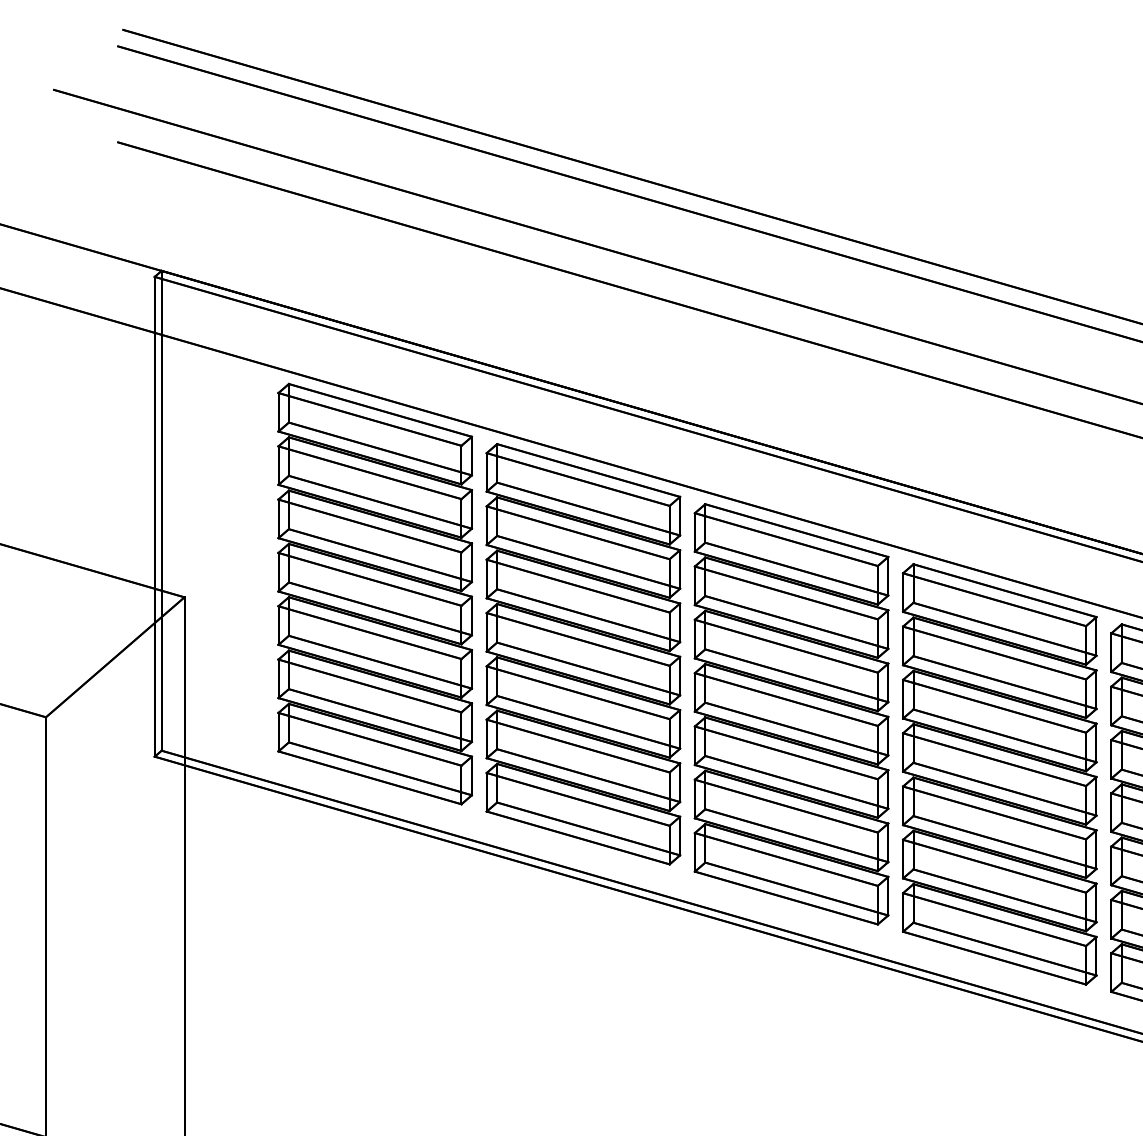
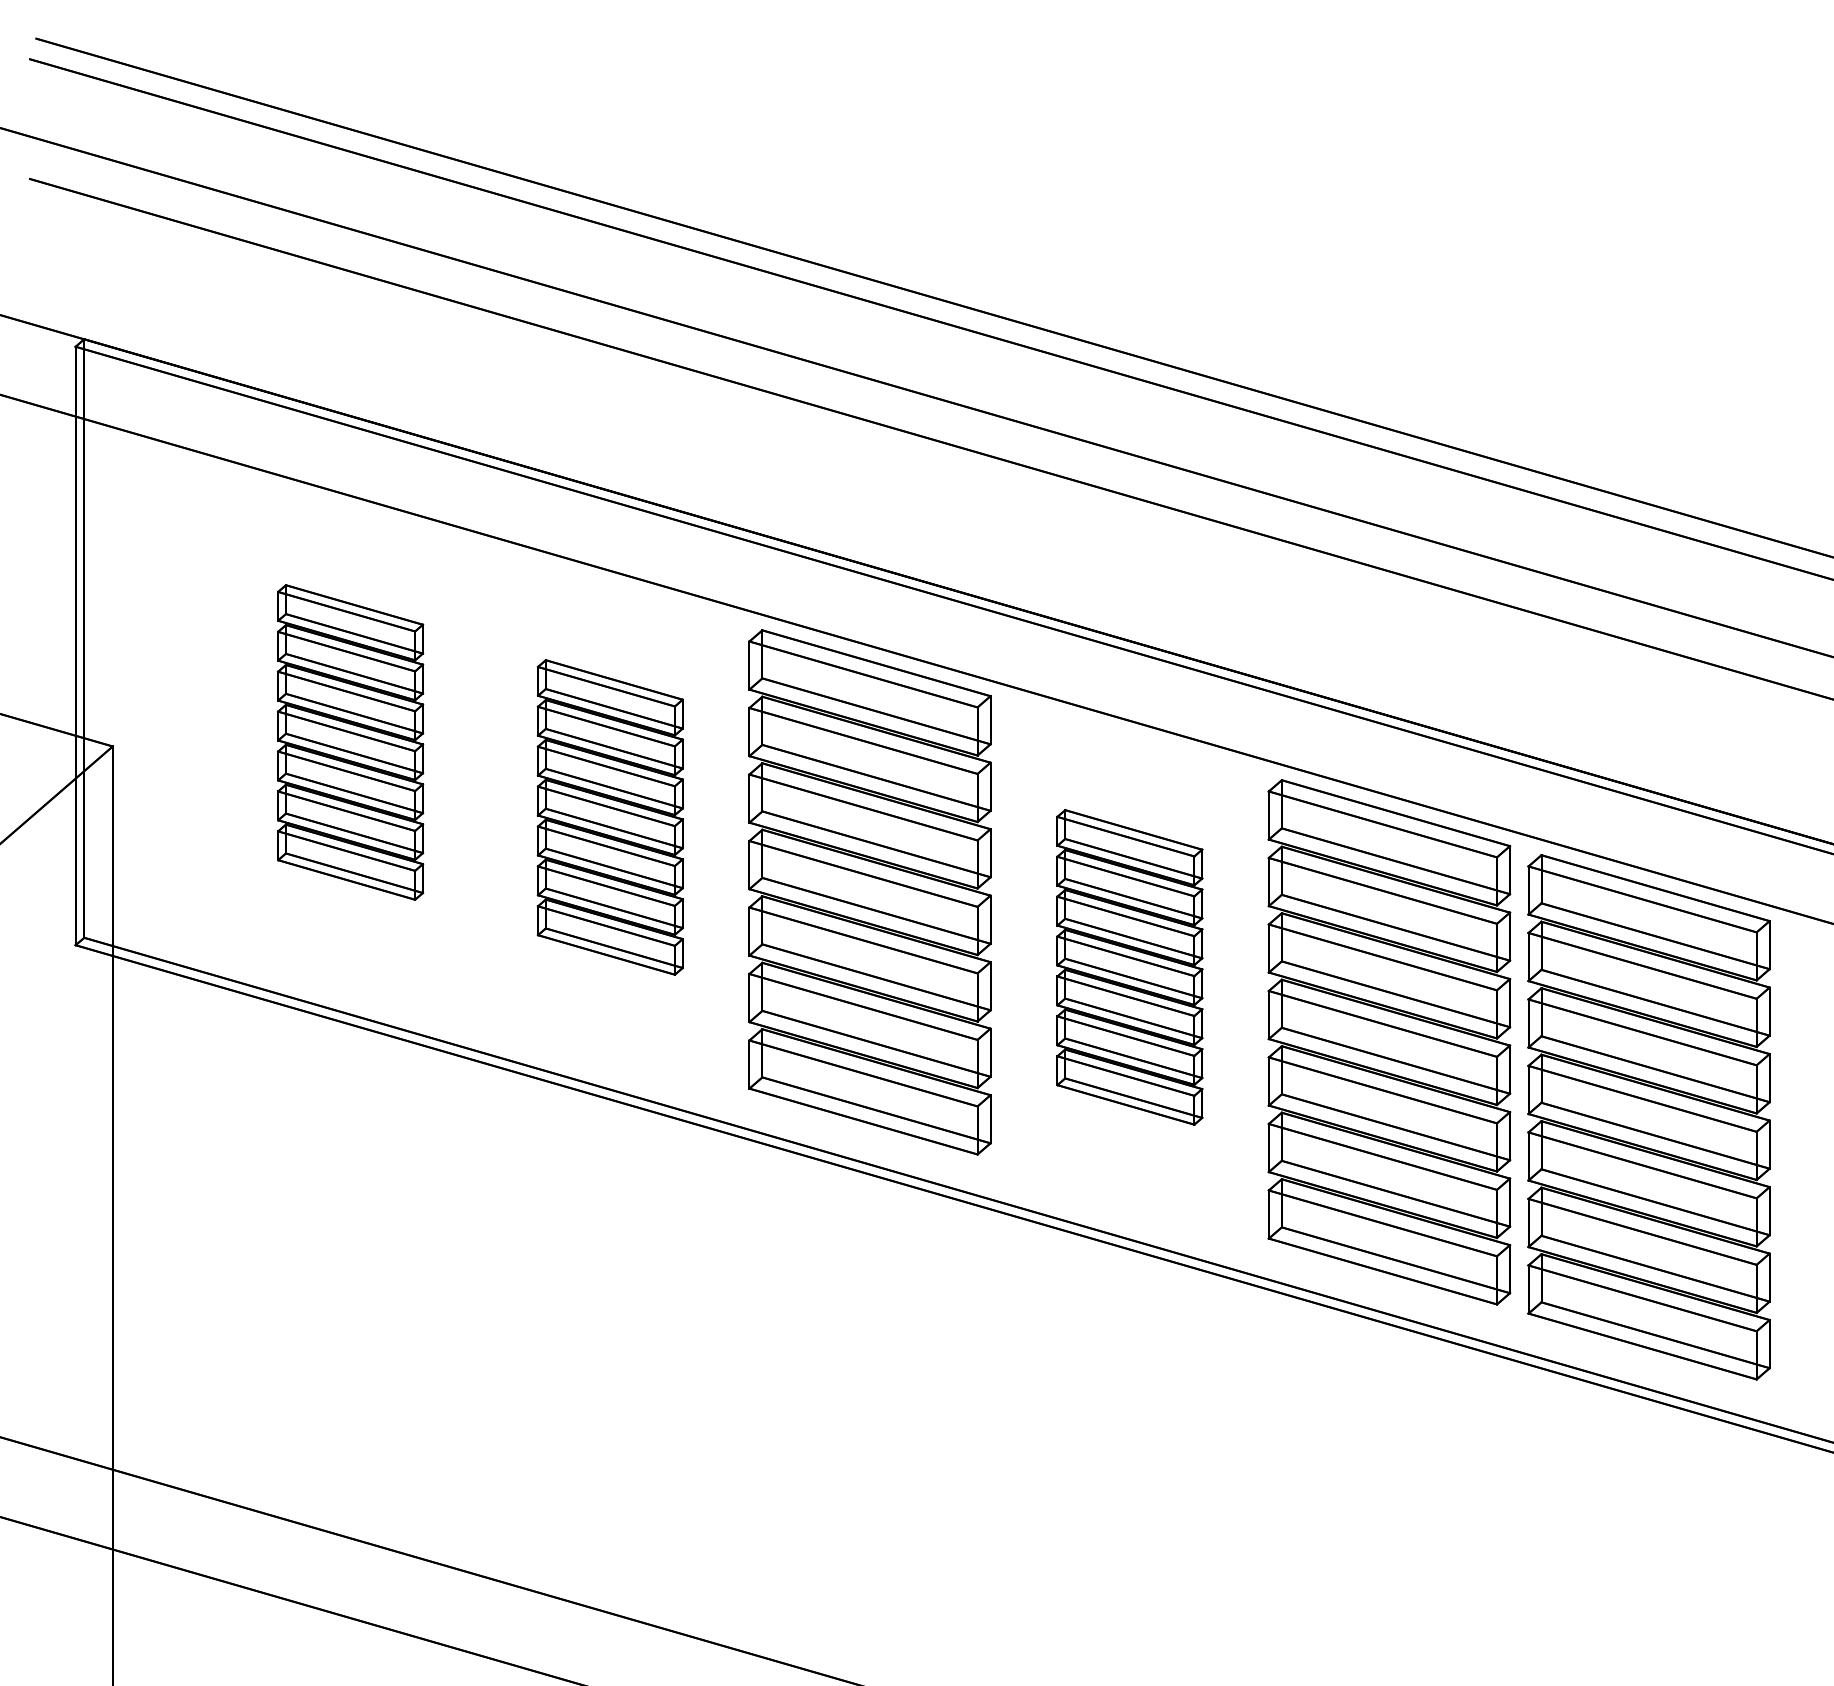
part: (375, 594) -> (350, 742), size x0.6
part: (583, 654) -> (610, 817), size x0.6
part: (999, 774) -> (1129, 967), size x0.6

